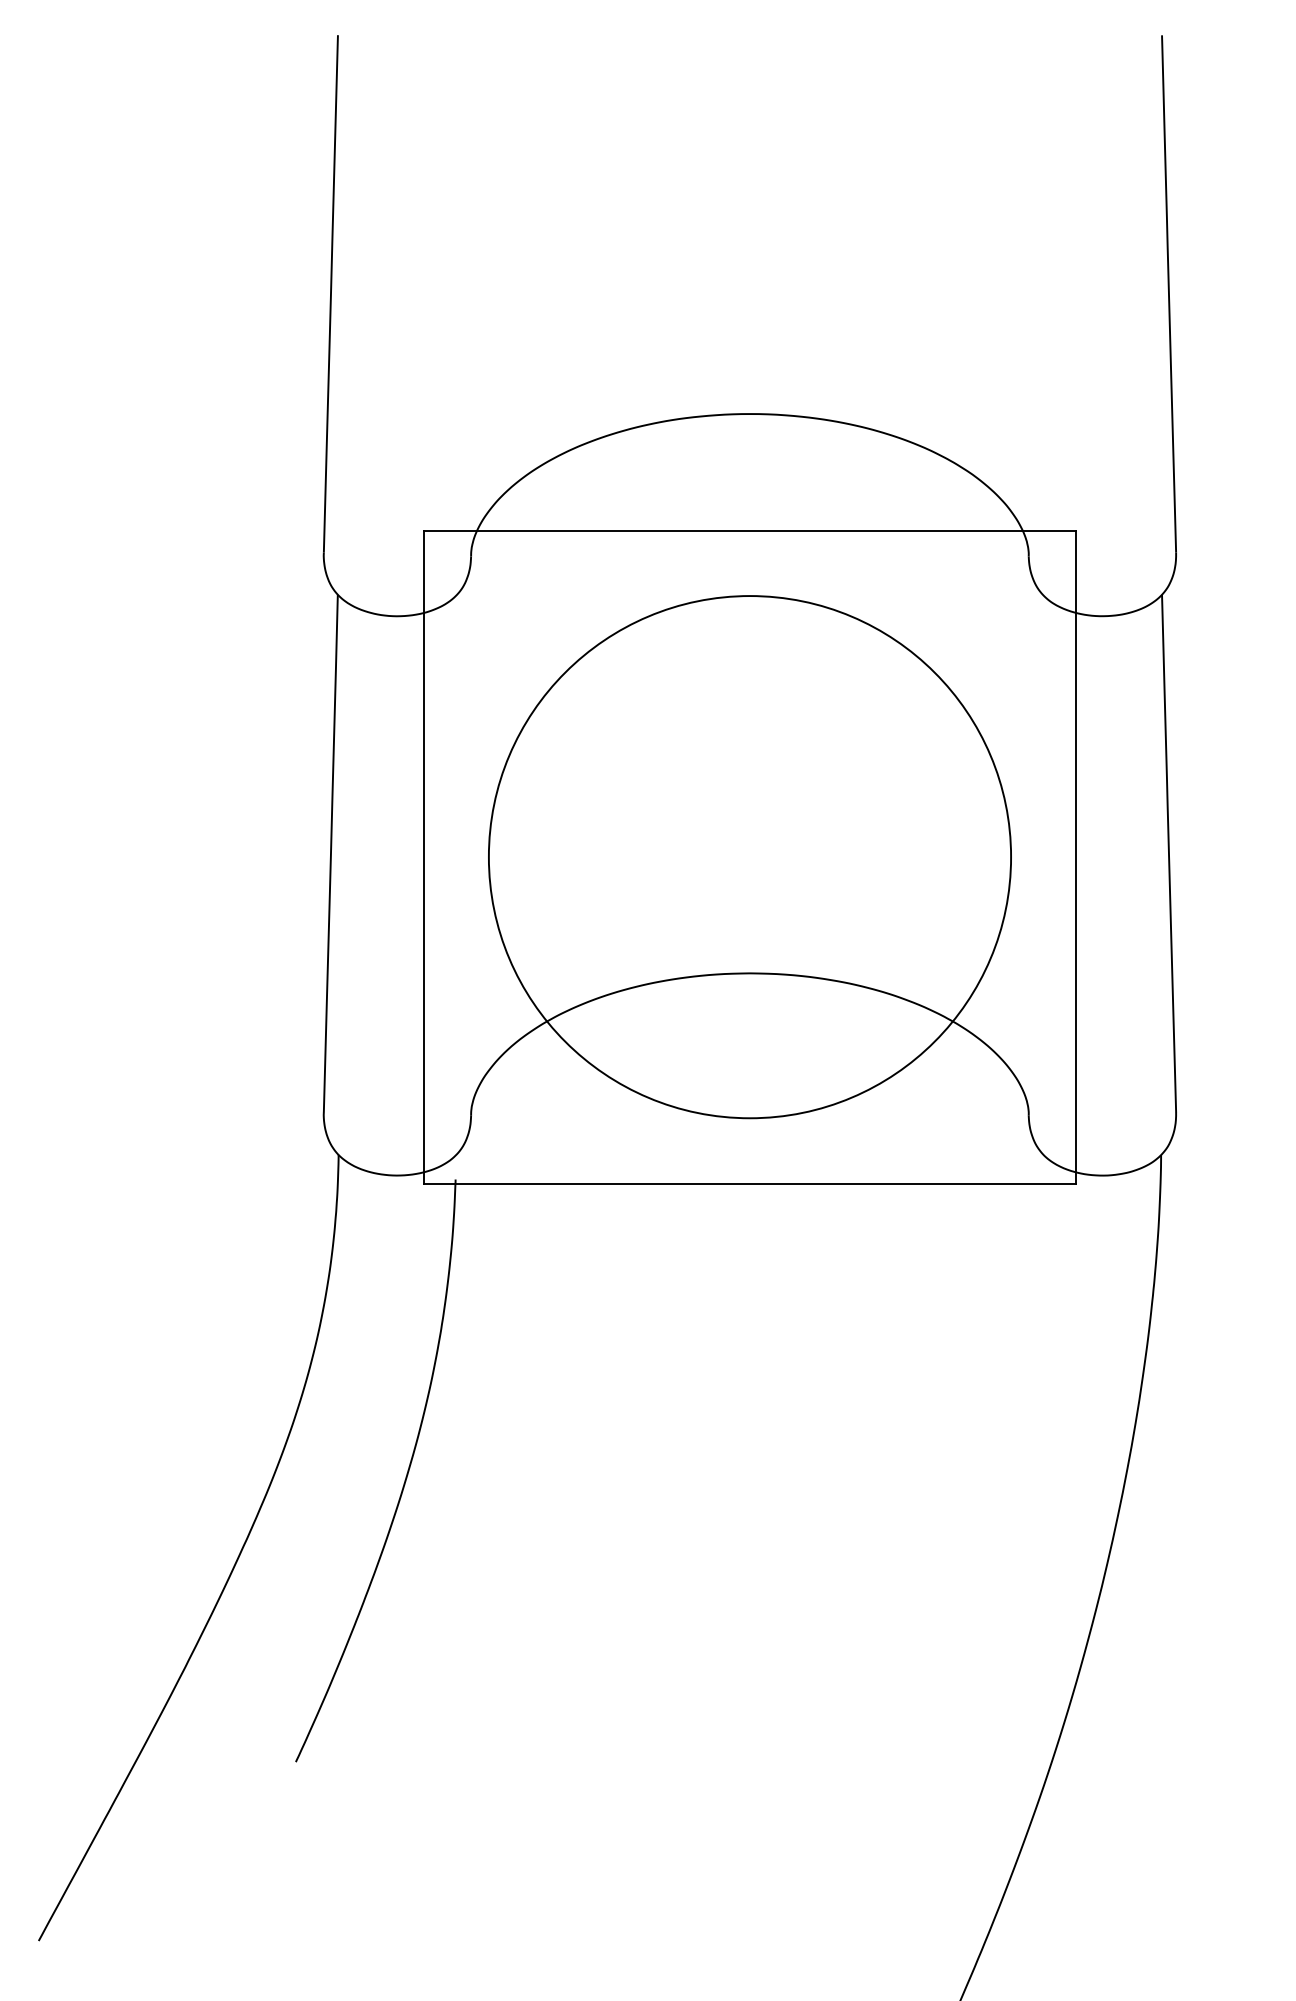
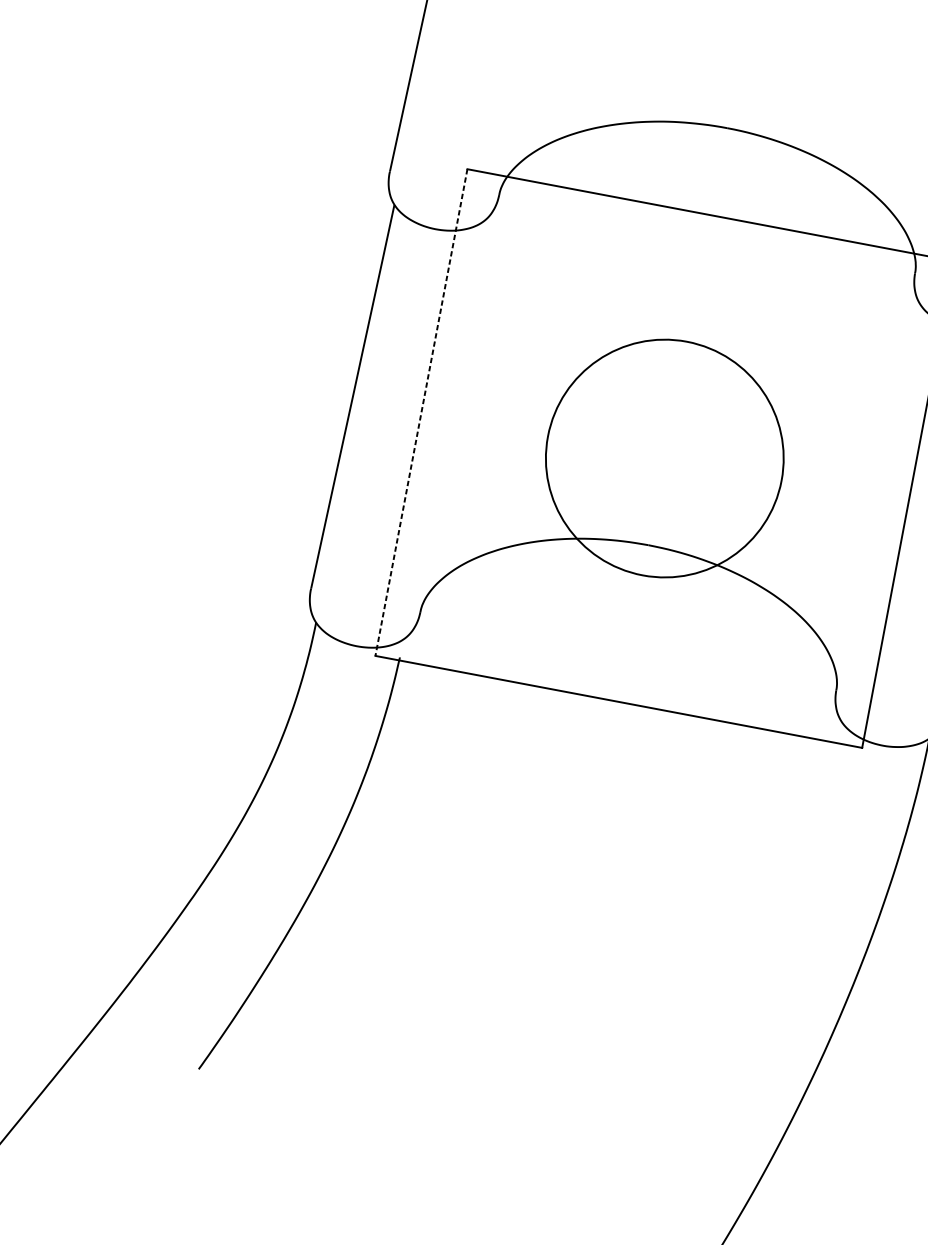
line: (423, 857) -> (421, 412), solid -> dashed
circle: (749, 857) -> (664, 458), size x0.6

